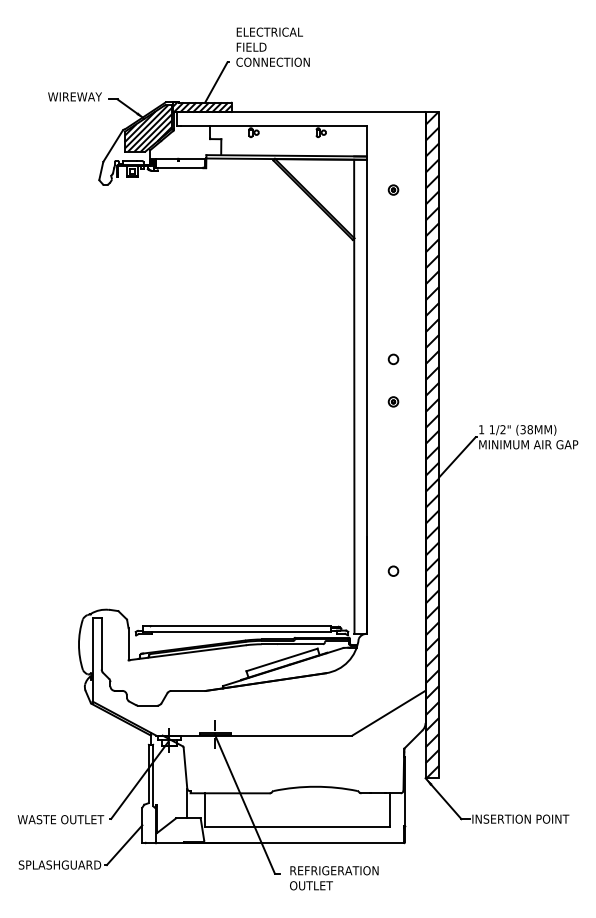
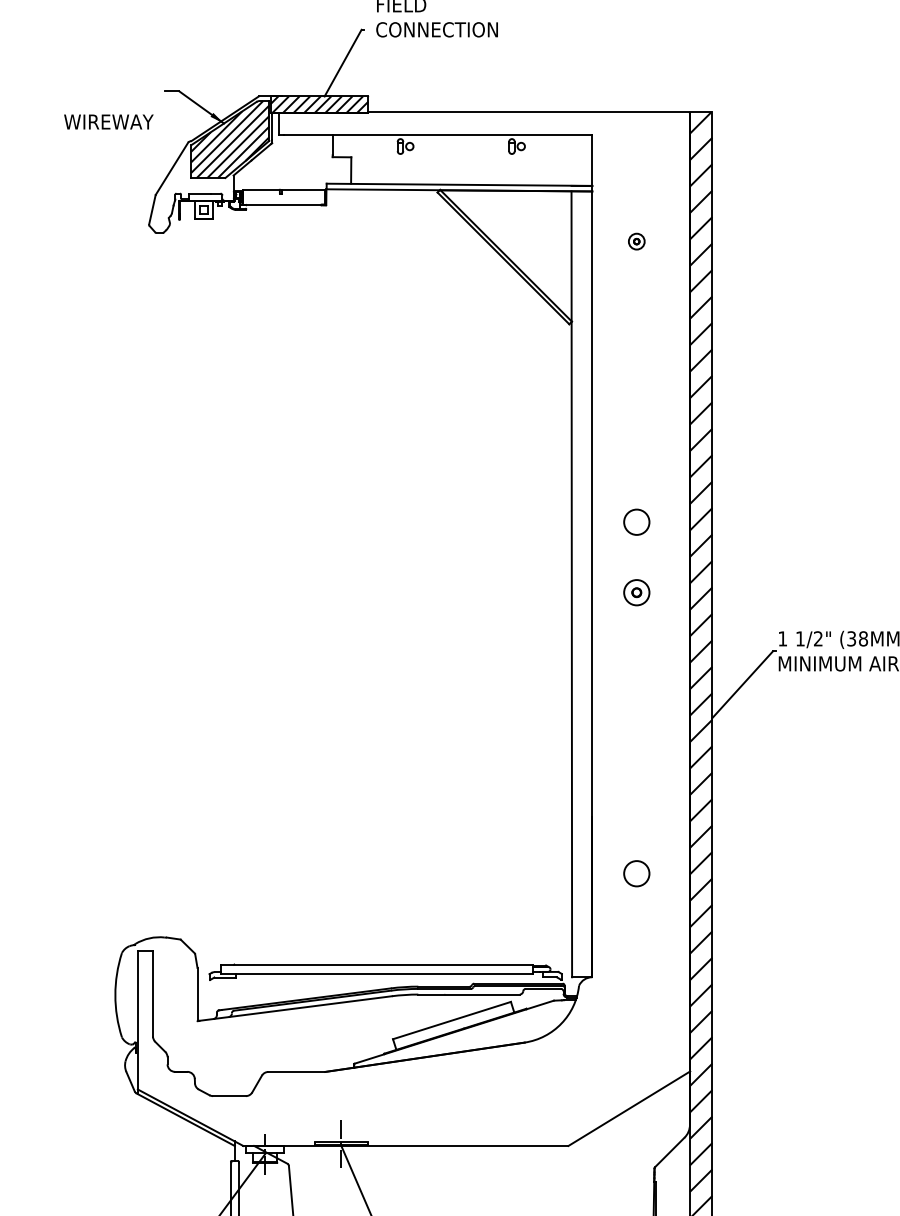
text: (74, 96) -> (107, 121), moved
circle: (393, 359) -> (636, 522), size x1.6
part: (393, 401) -> (636, 592), size x1.6
circle: (393, 570) -> (636, 872), size x1.6

